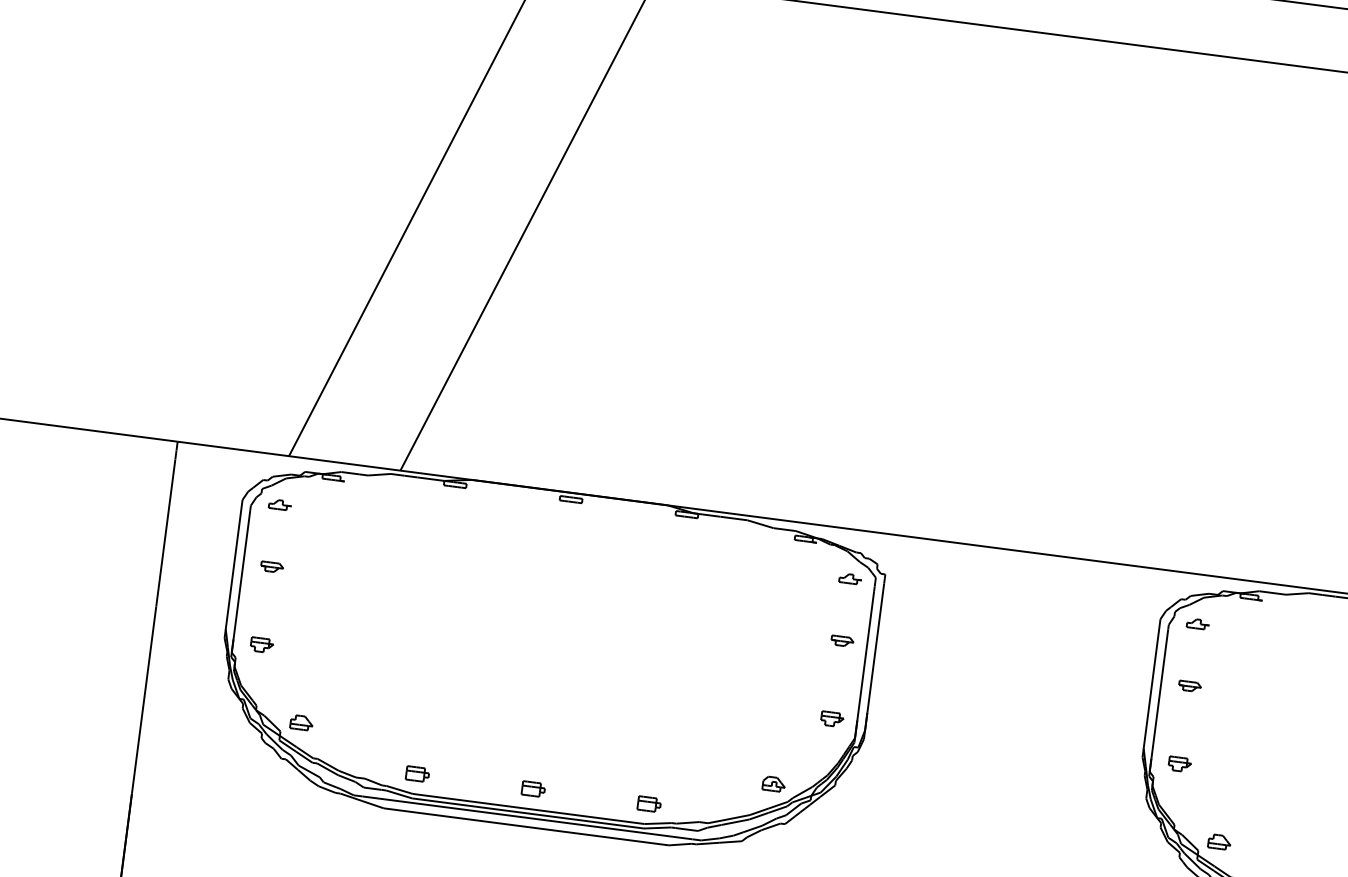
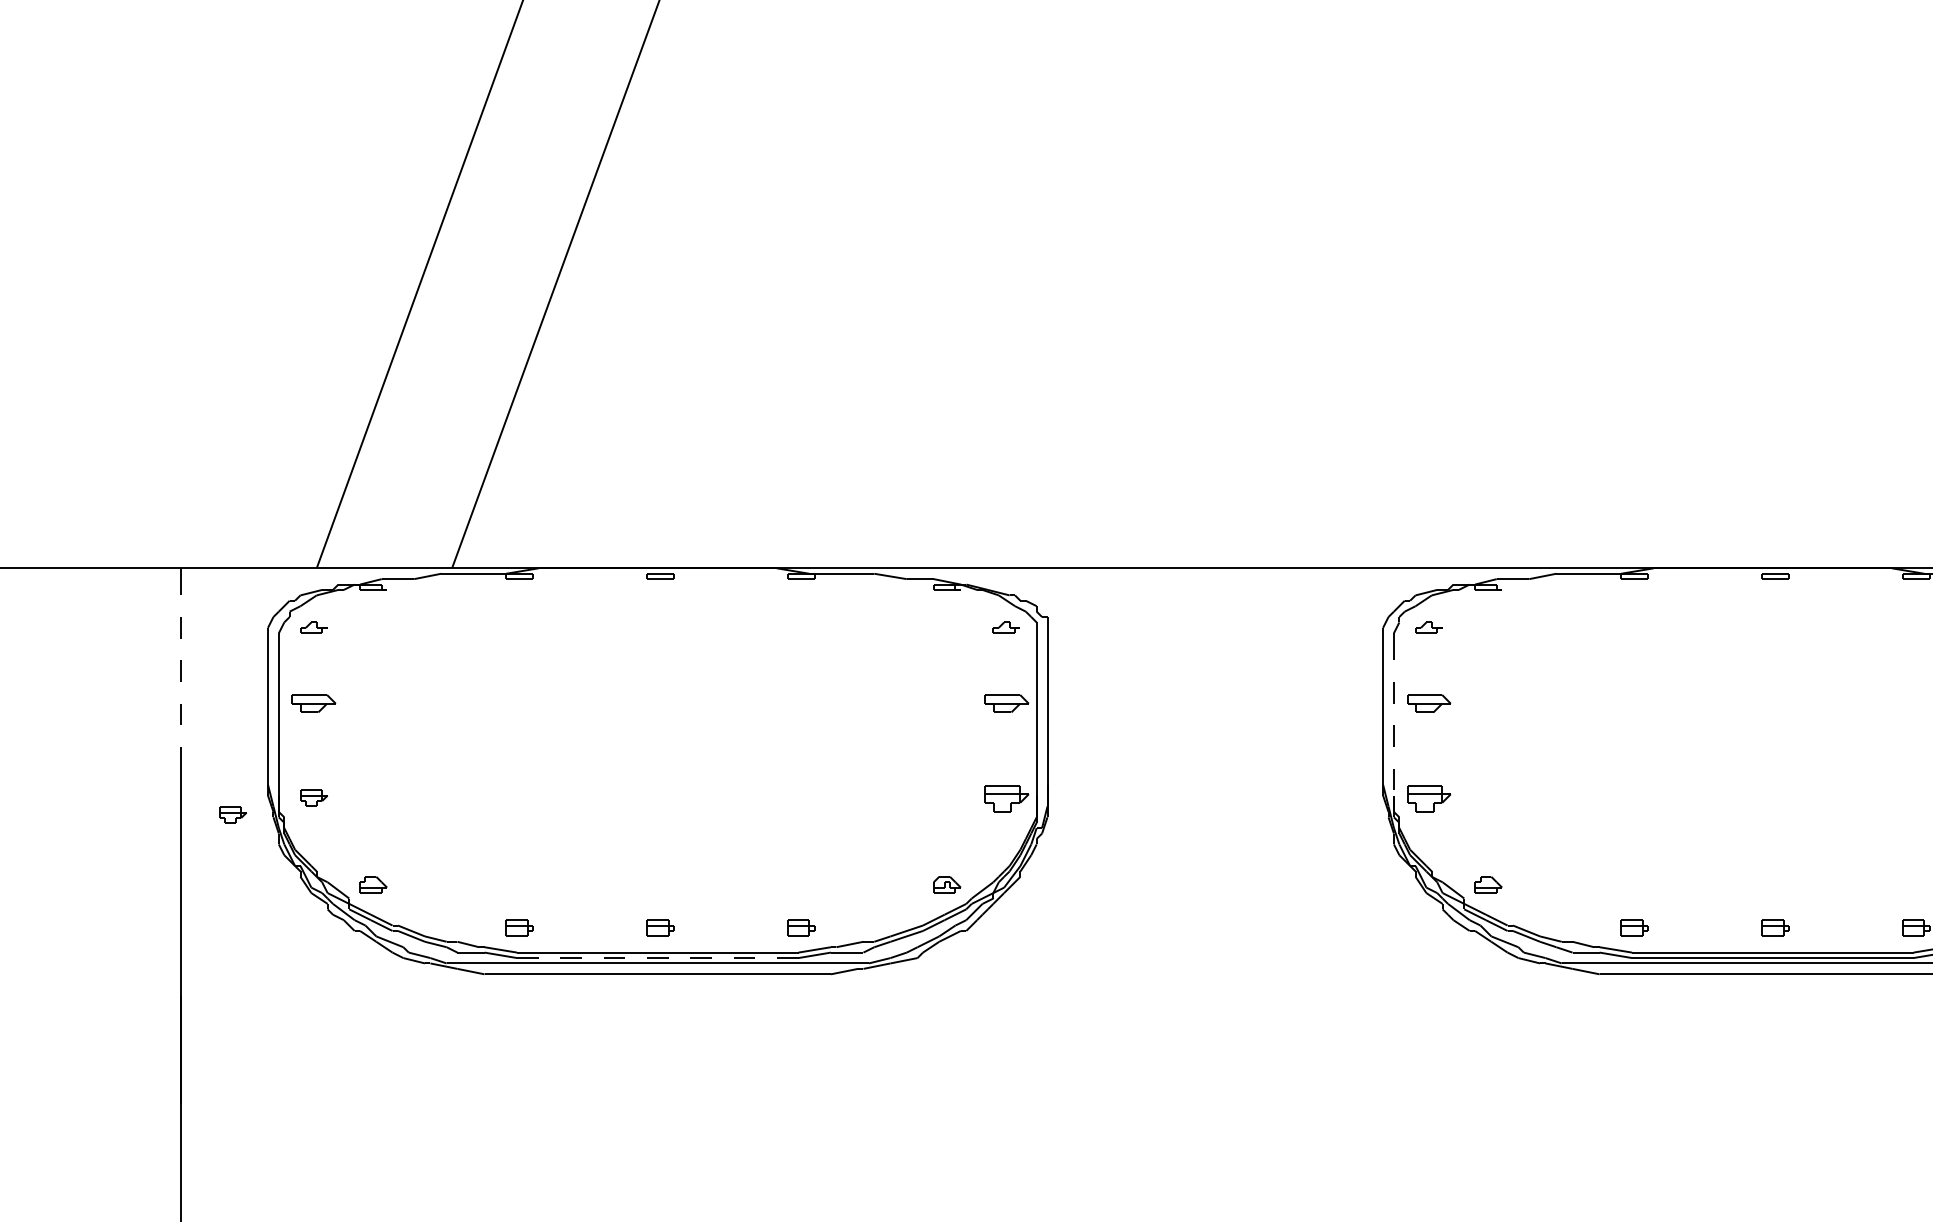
line: (165, 532) -> (181, 678), solid -> dashed
part: (271, 567) -> (313, 703), size x1.6
part: (842, 641) -> (1006, 703), size x1.6
part: (193, 649) -> (232, 814), added
part: (1189, 686) -> (1428, 703), size x1.6
line: (1159, 694) -> (1393, 717), solid -> dashed
part: (832, 718) -> (1006, 797), size x1.6
part: (1179, 763) -> (1428, 797), size x1.6
line: (527, 813) -> (657, 958), solid -> dashed

